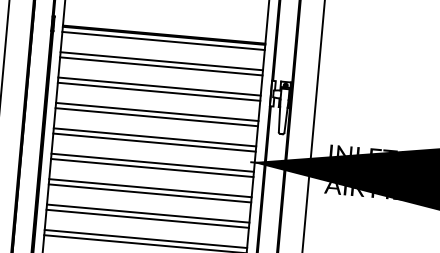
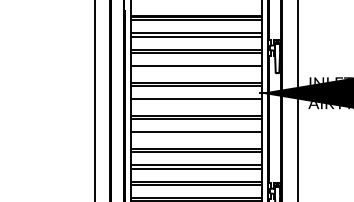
line: (155, 116) -> (195, 69), removed
line: (150, 167) -> (195, 102), removed
line: (146, 218) -> (195, 135), removed

